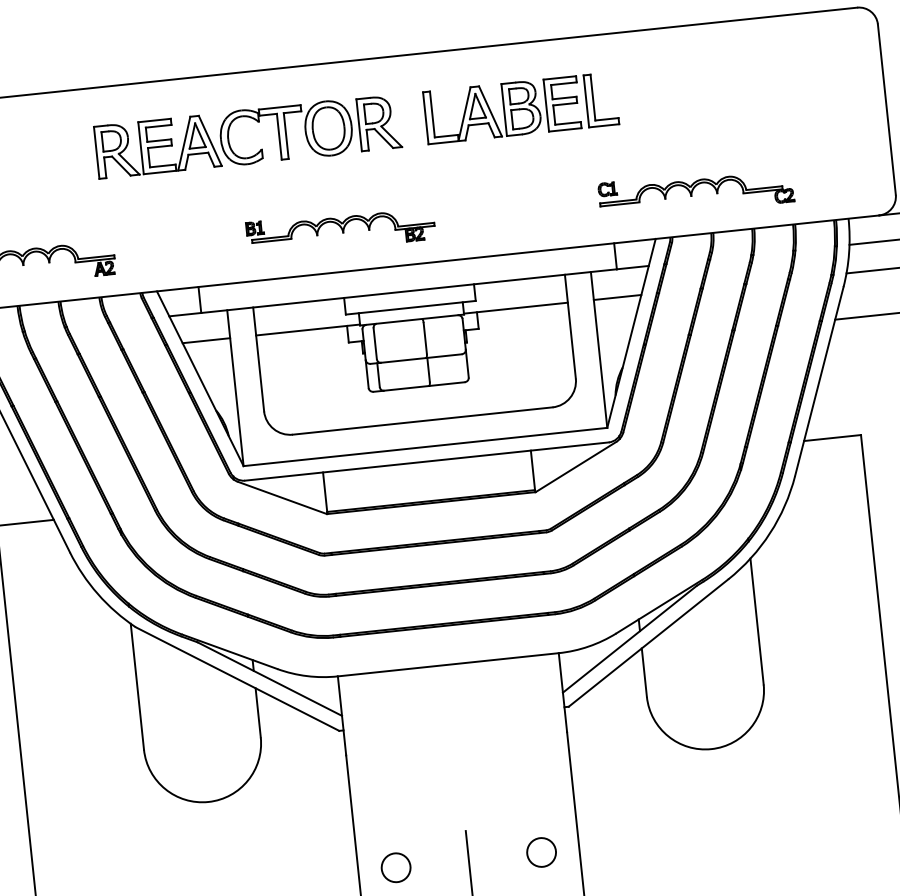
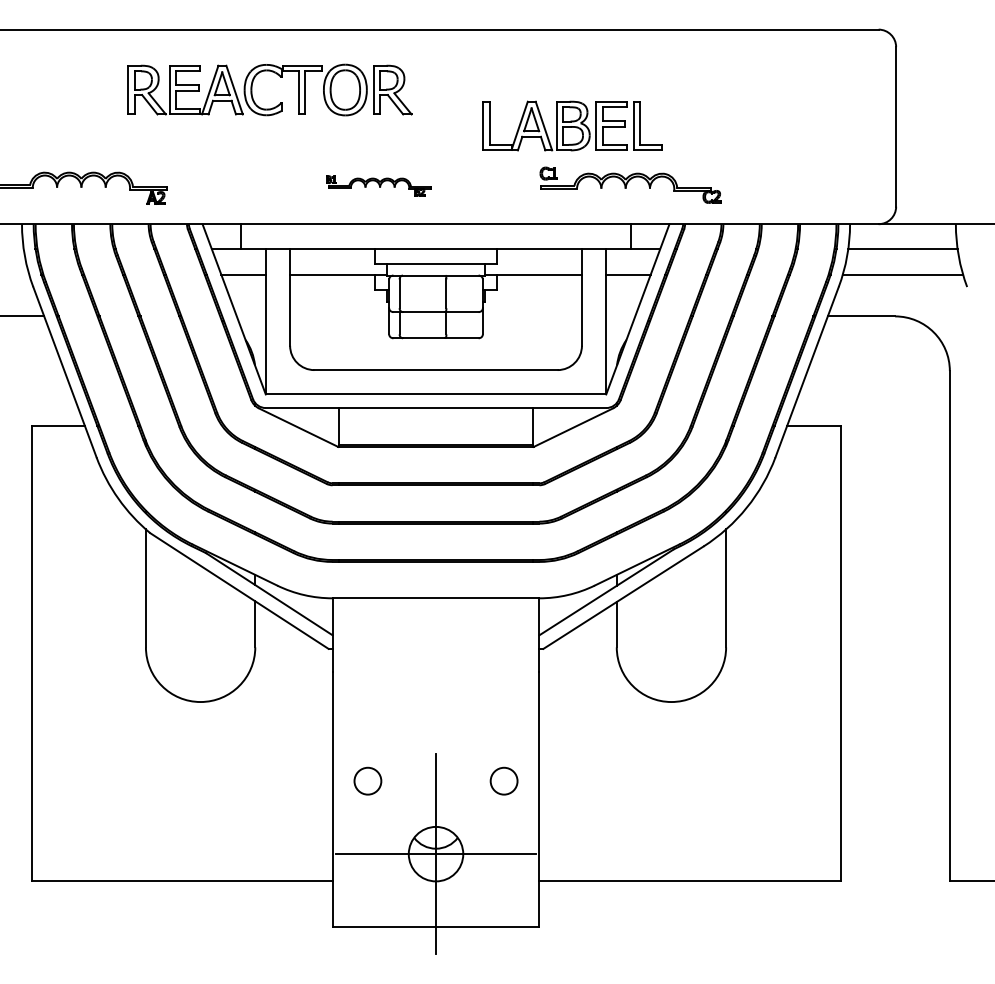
part: (520, 107) -> (572, 125), moved
part: (254, 120) -> (277, 75), moved
part: (696, 191) -> (630, 184), moved
part: (340, 230) -> (378, 185), size x0.6

